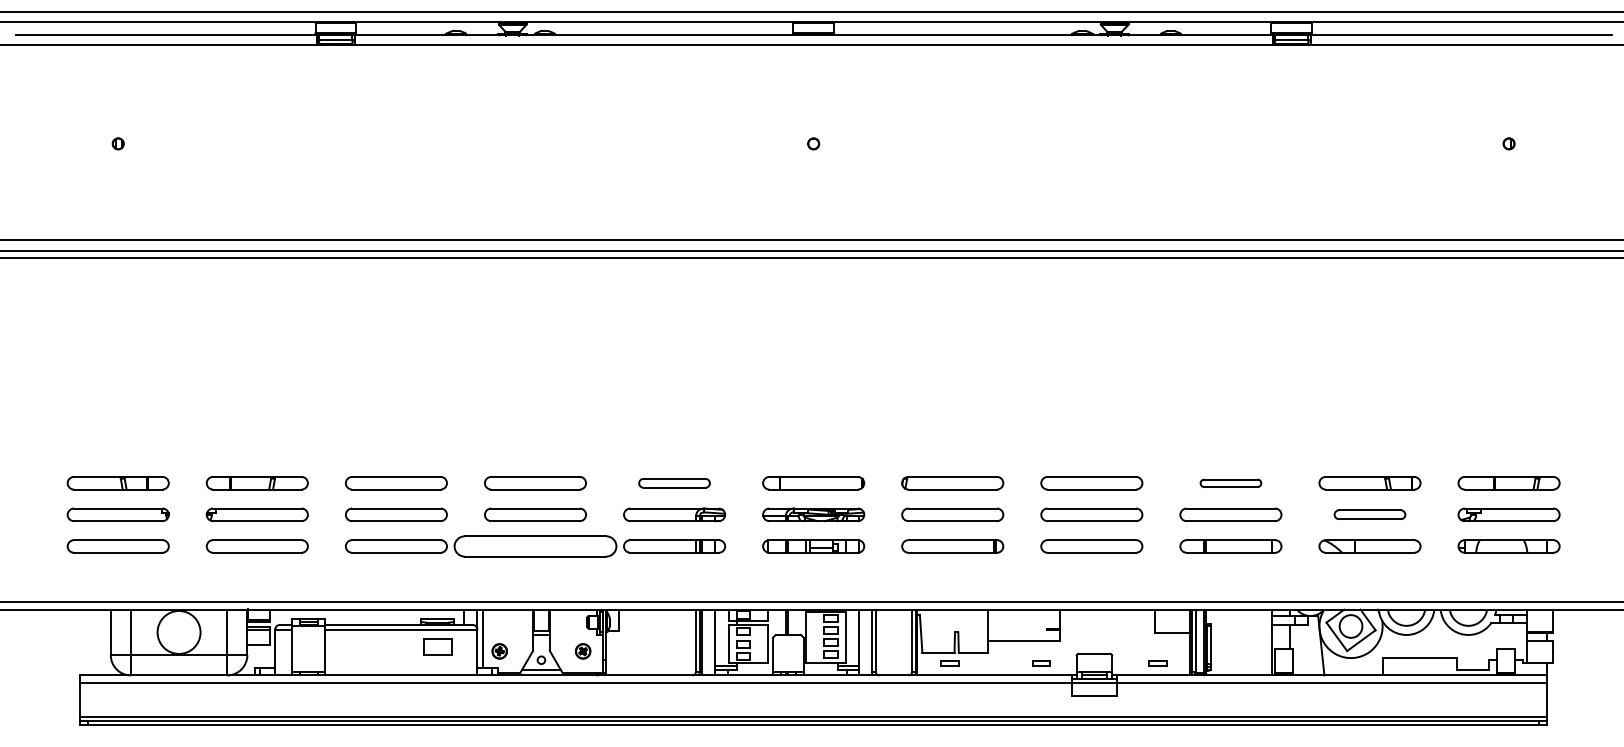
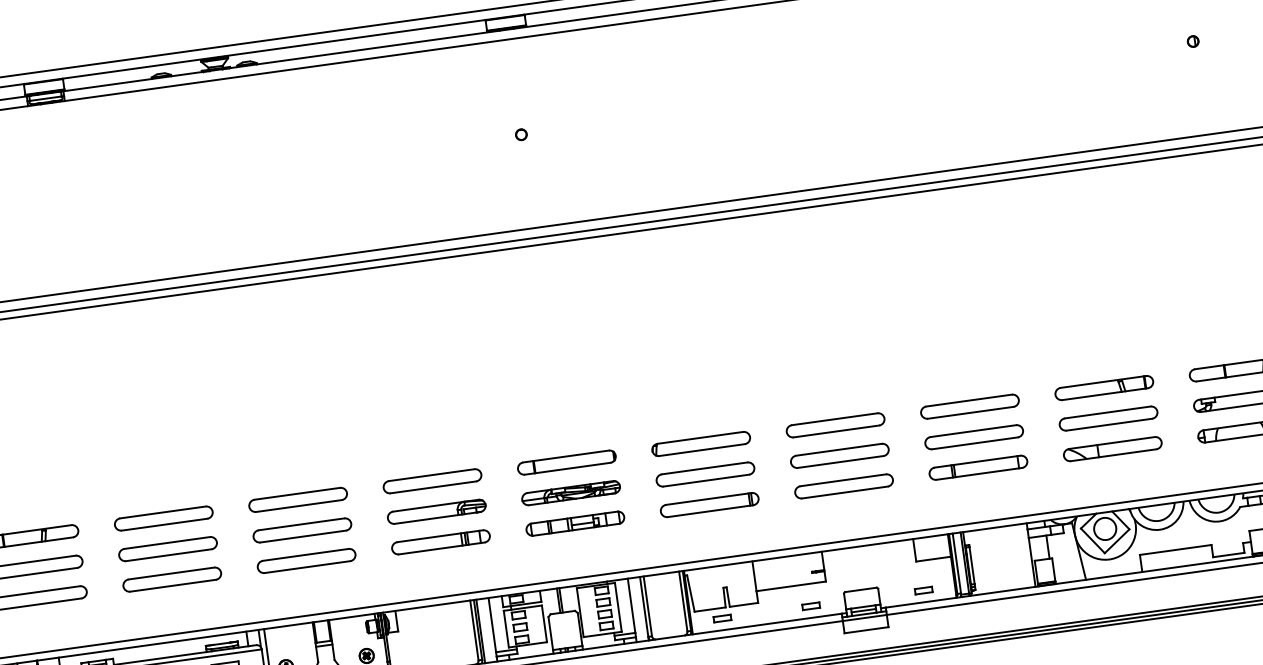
part: (674, 483) -> (432, 481), size x1.43
part: (1230, 483) -> (969, 407), size x1.67
part: (1369, 514) -> (1108, 418), size x1.43
part: (535, 546) -> (306, 561), size x0.62

